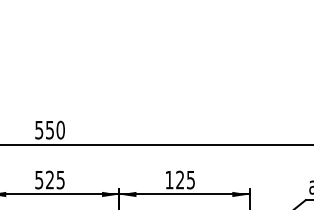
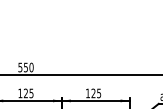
text: (39, 180) -> (20, 93), 525 -> 125

